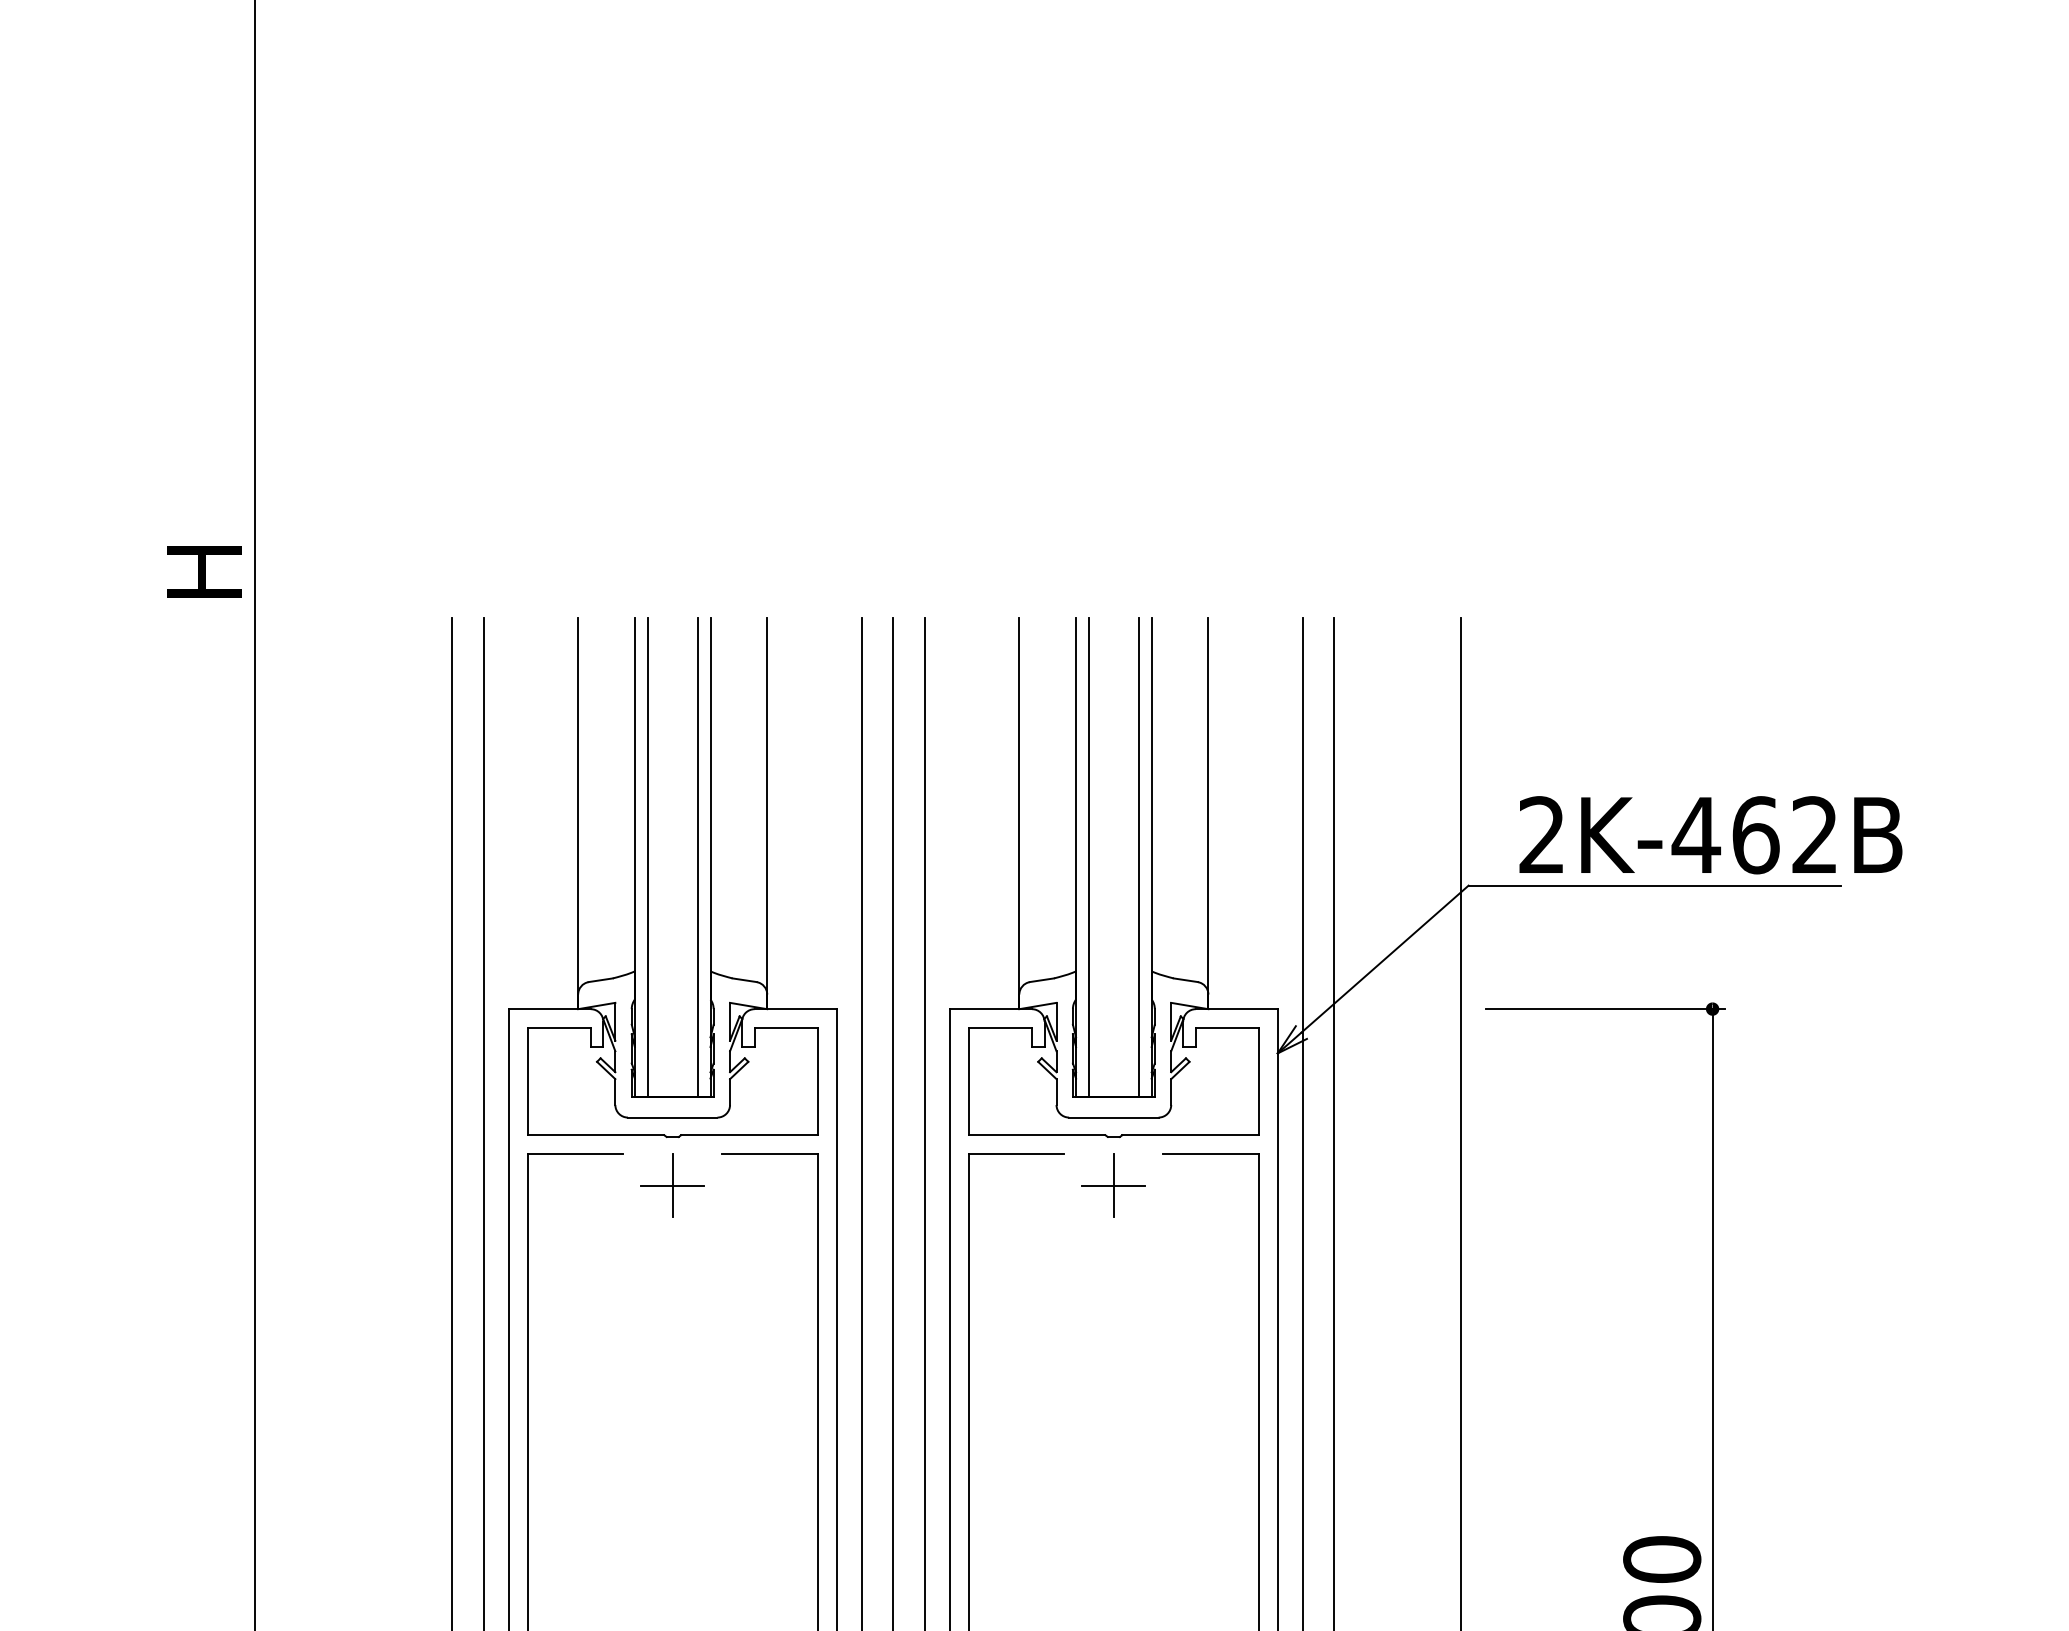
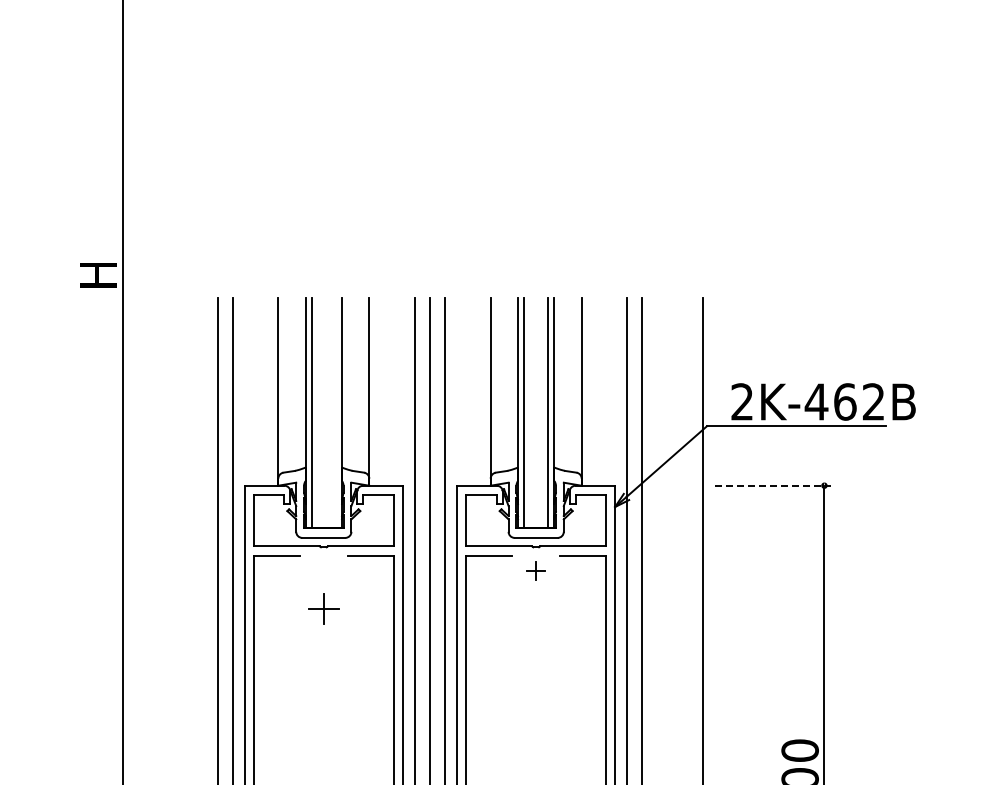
line: (696, 857) -> (335, 412), removed
line: (1604, 1008) -> (772, 485), solid -> dashed
part: (672, 1185) -> (323, 608), moved
part: (1112, 1185) -> (535, 570), size x0.6

